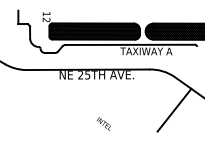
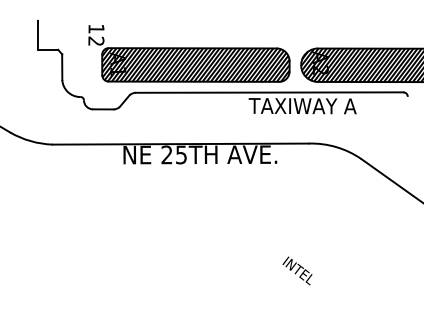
line: (174, 109) -> (360, 226), removed
text: (103, 123) -> (296, 269), moved

